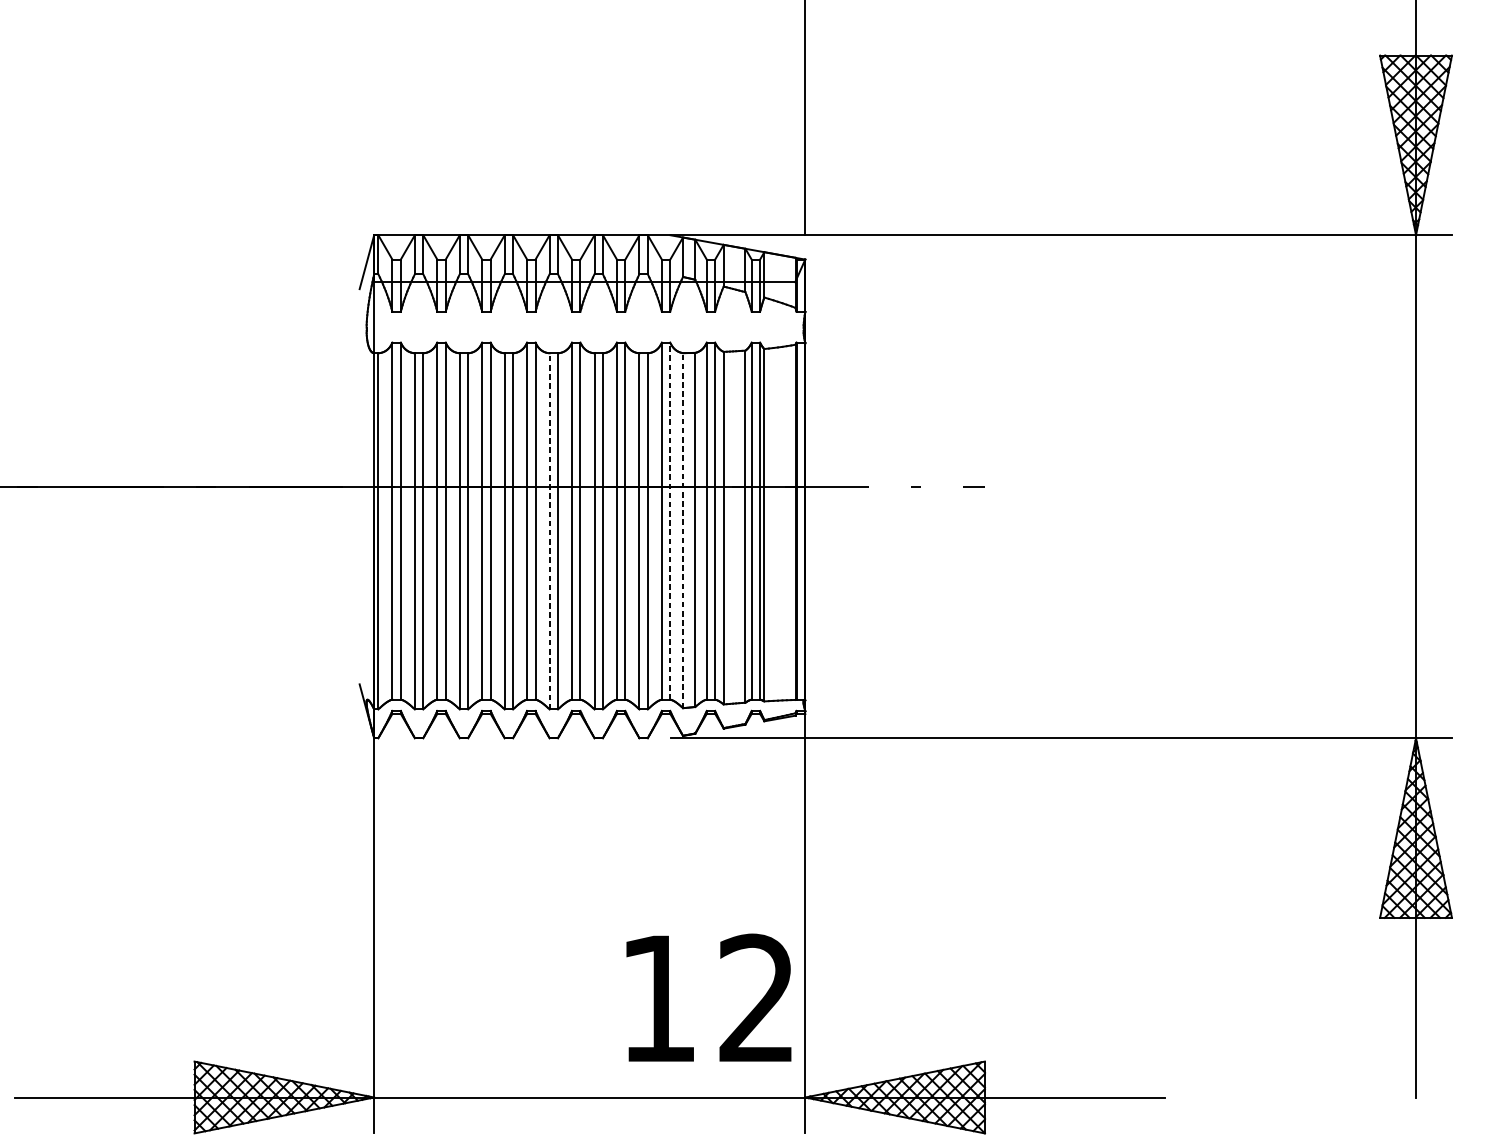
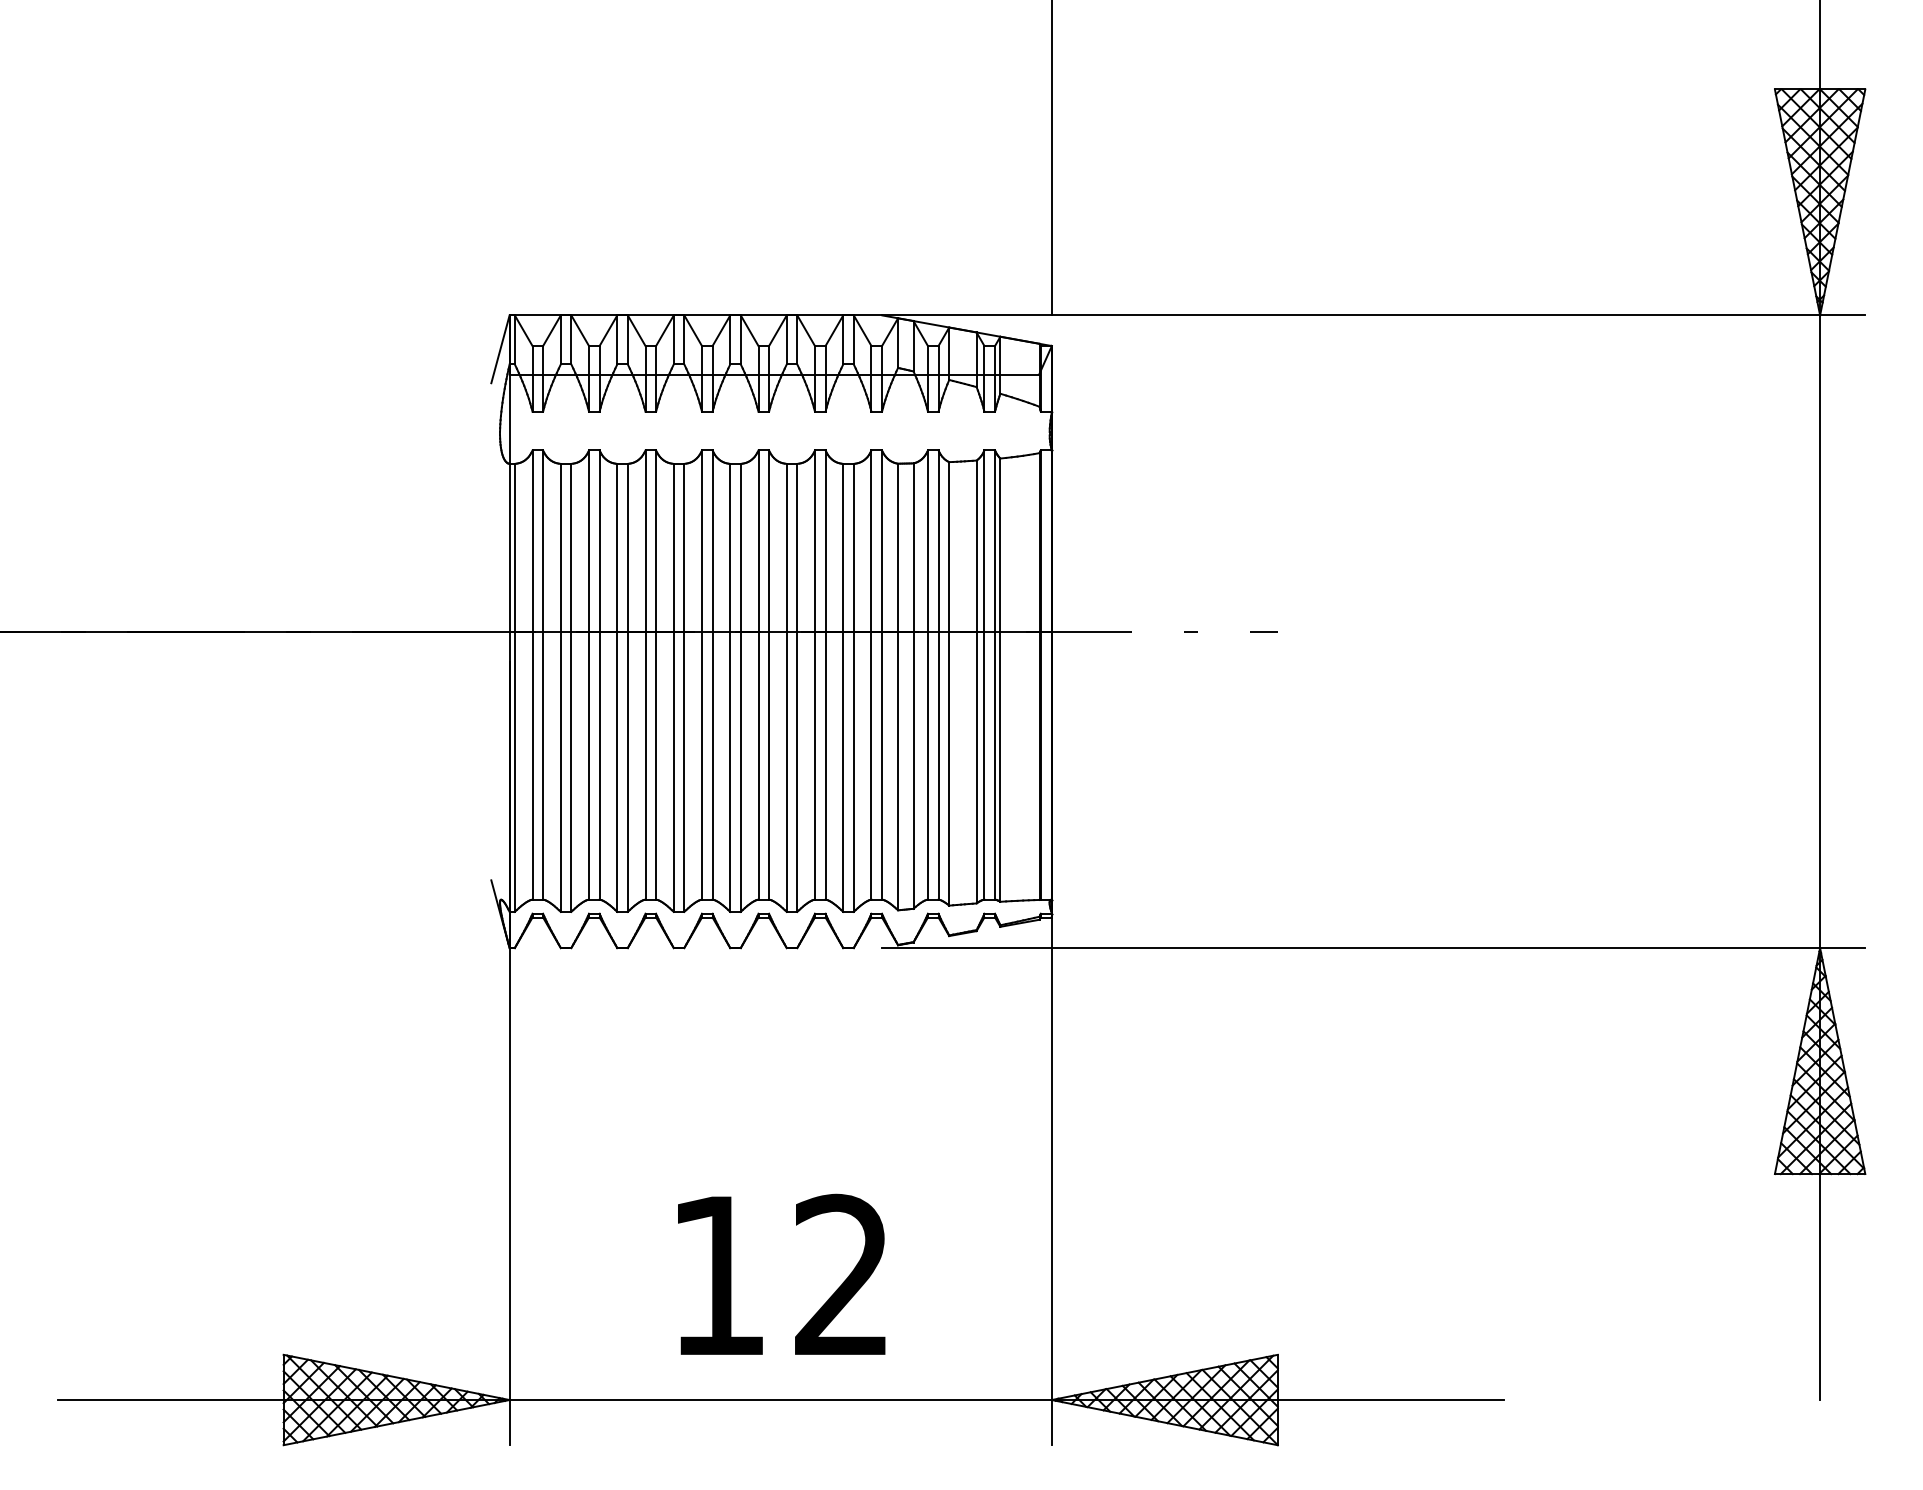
line: (670, 521) -> (882, 675), dashed -> solid
line: (683, 530) -> (898, 686), dashed -> solid
line: (549, 531) -> (730, 687), dashed -> solid
text: (708, 996) -> (781, 1273), moved

